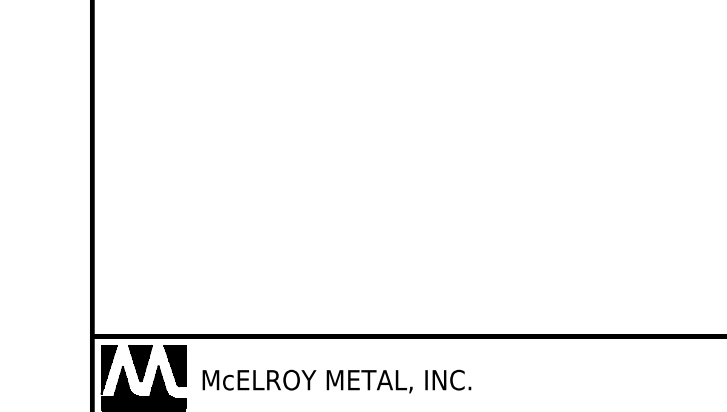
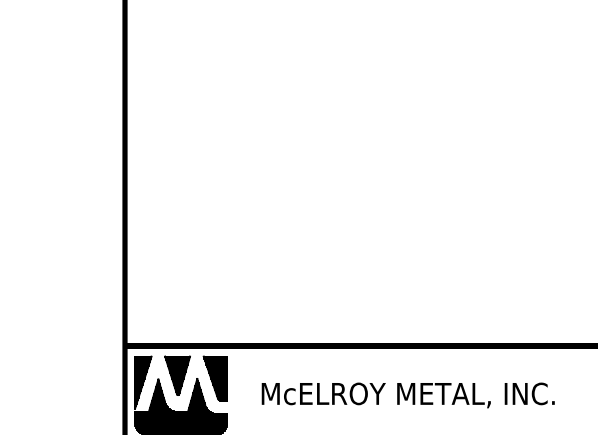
text: (336, 381) -> (407, 395), moved

